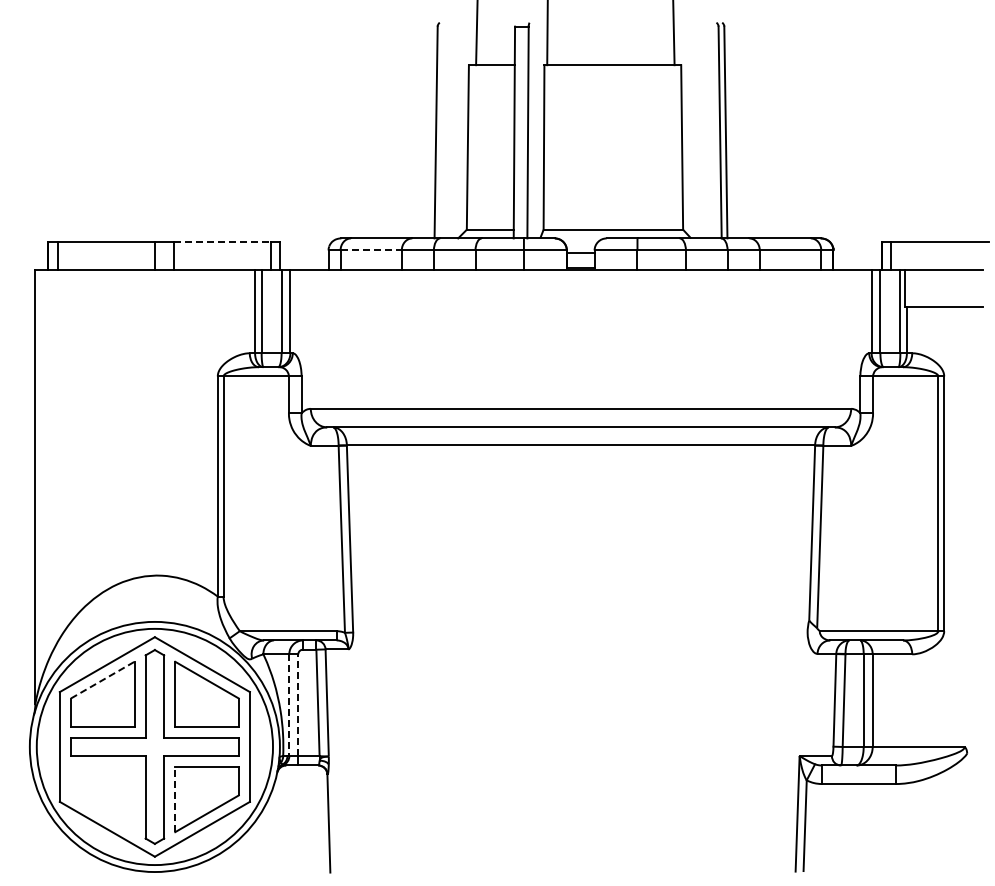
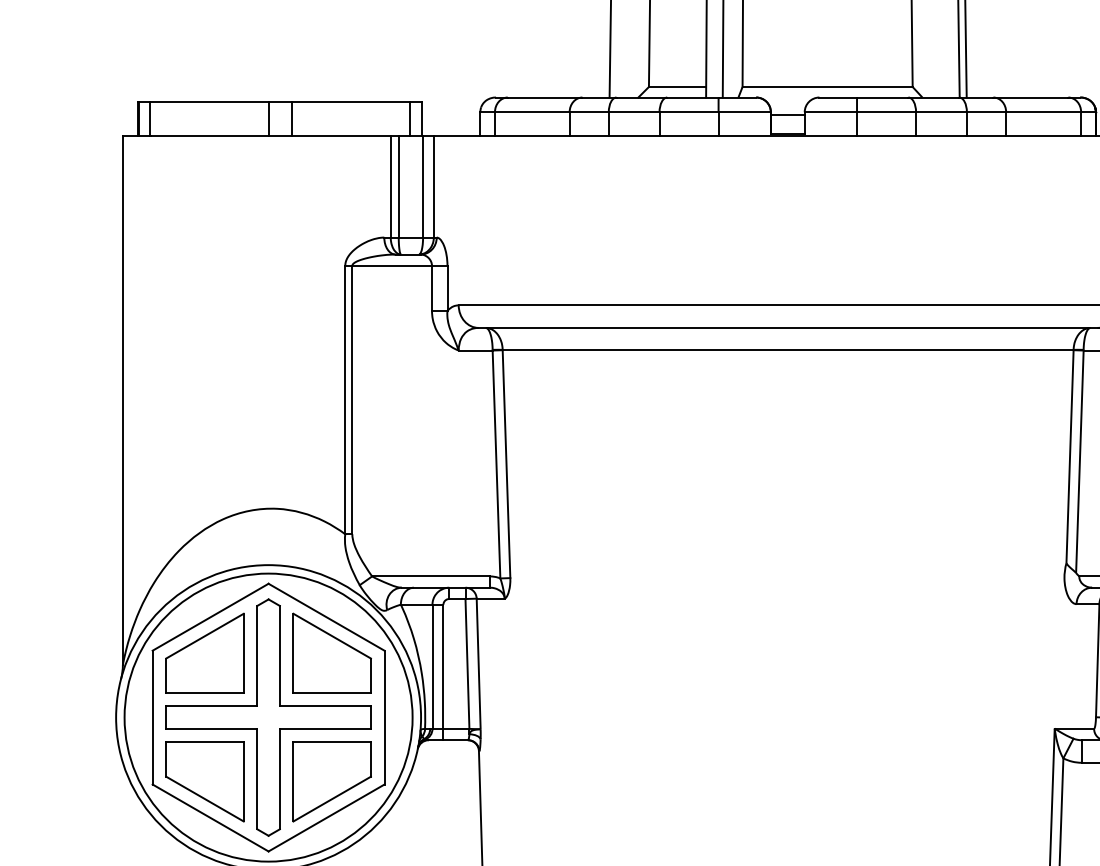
line: (222, 242) -> (351, 102), dashed -> solid
line: (371, 250) -> (532, 112), dashed -> solid
line: (102, 680) -> (204, 636), dashed -> solid
line: (289, 705) -> (432, 667), dashed -> solid
line: (298, 705) -> (443, 667), dashed -> solid
part: (102, 799) -> (204, 781), added
line: (175, 799) -> (293, 781), dashed -> solid

